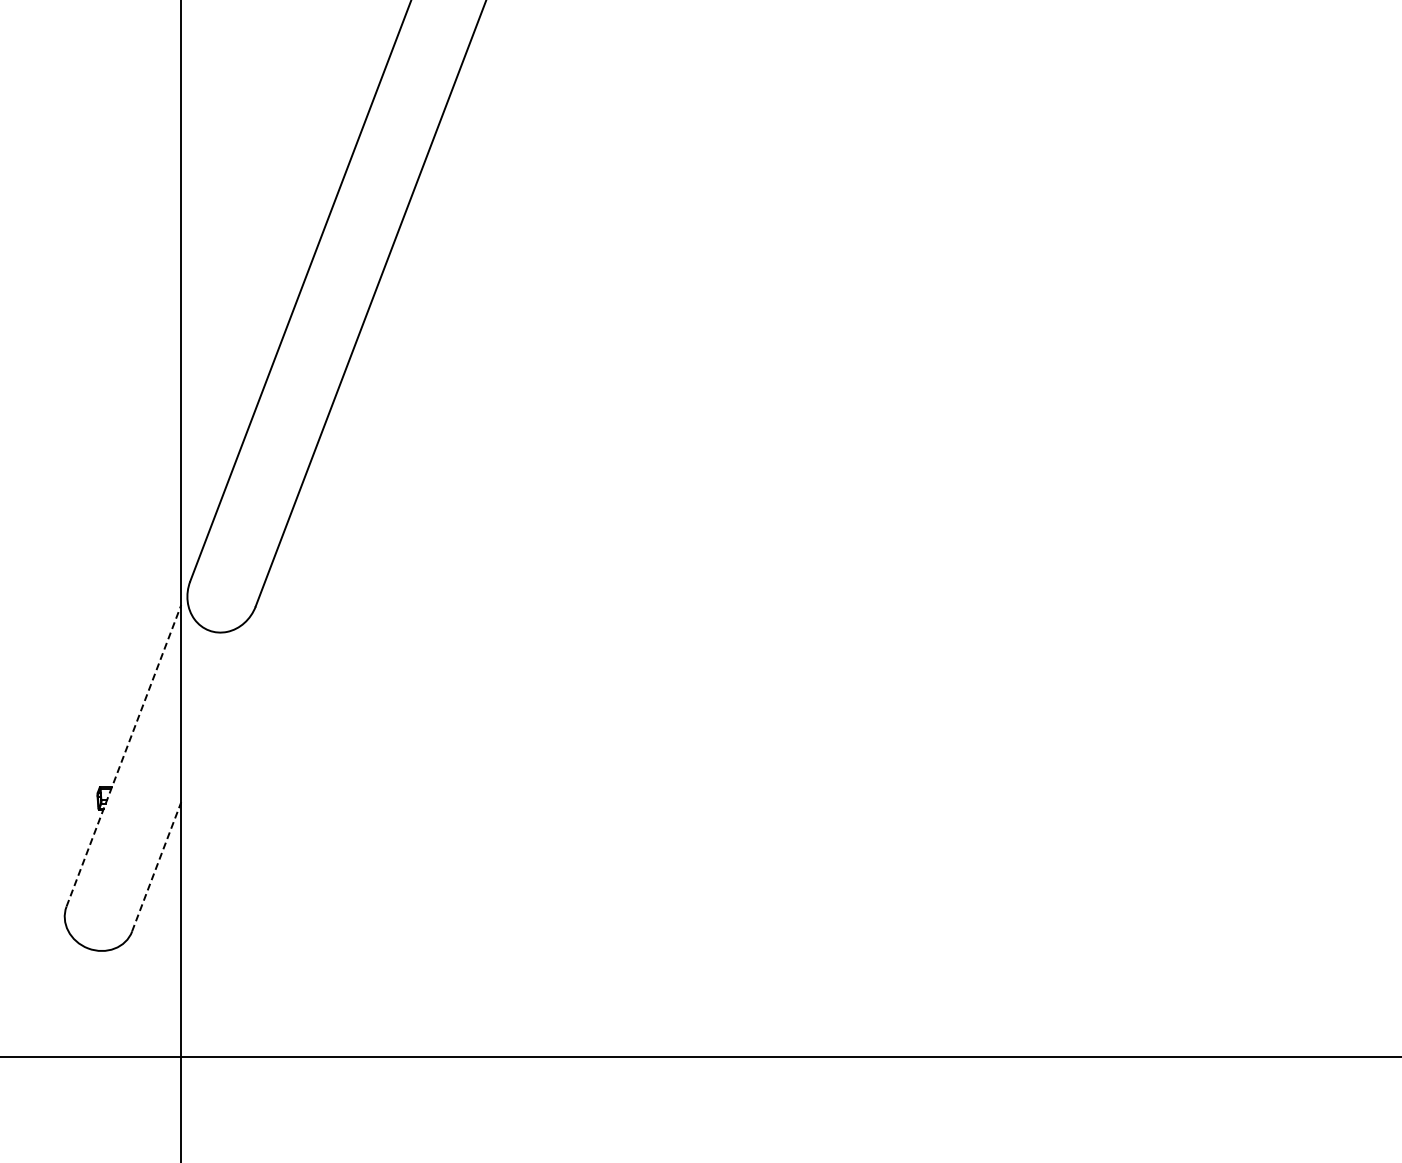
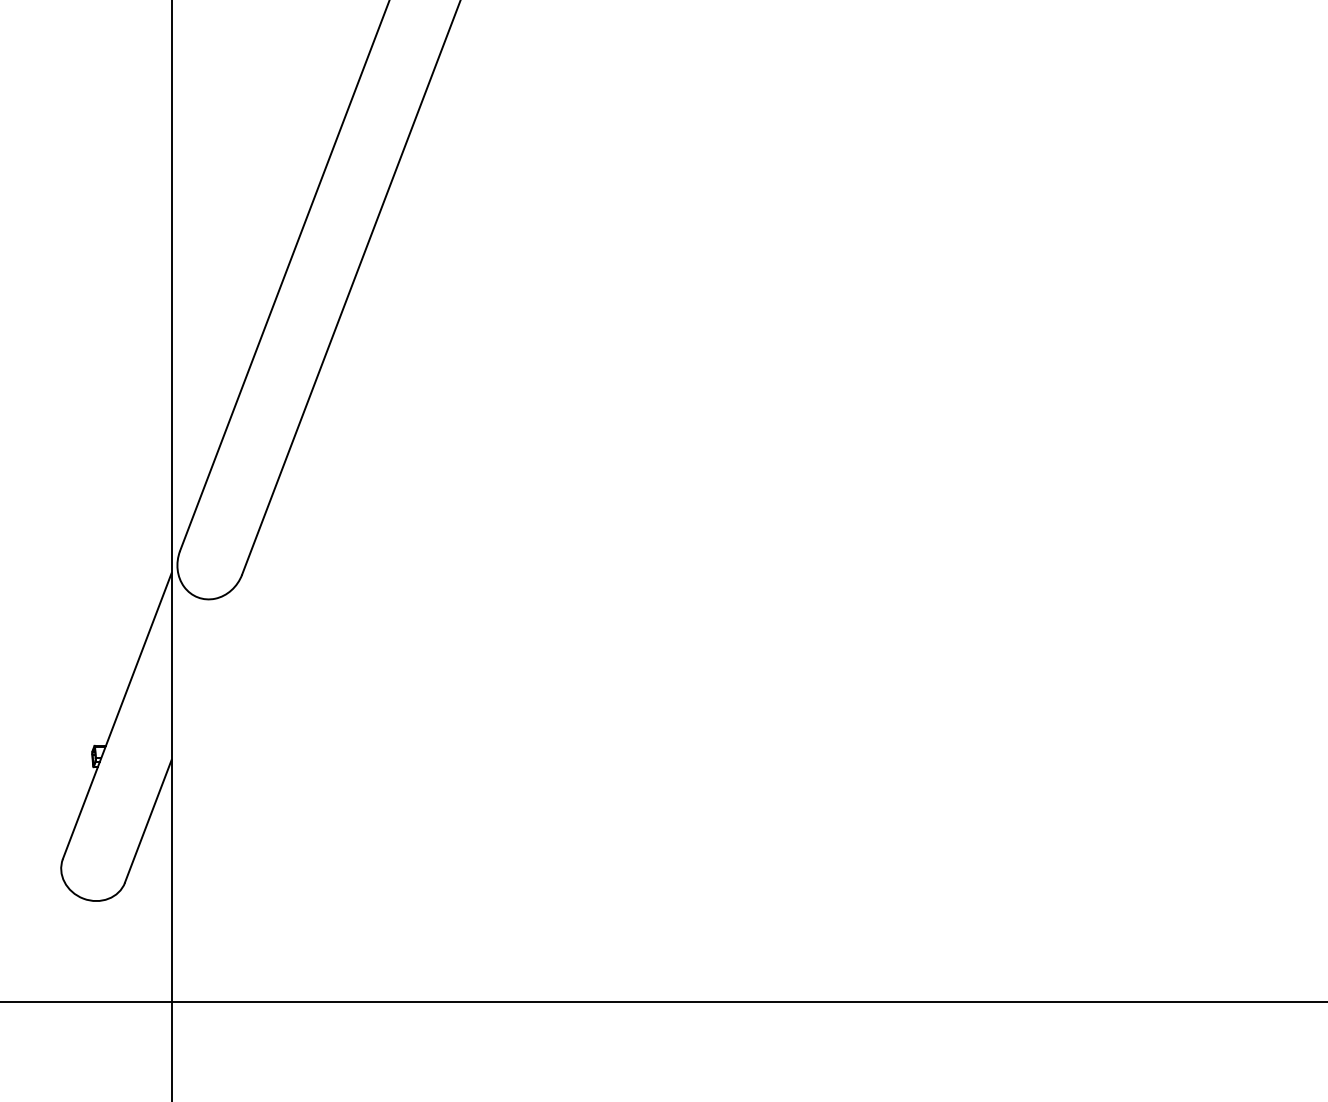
line: (124, 755) -> (117, 715), dashed -> solid
line: (156, 866) -> (148, 821), dashed -> solid

